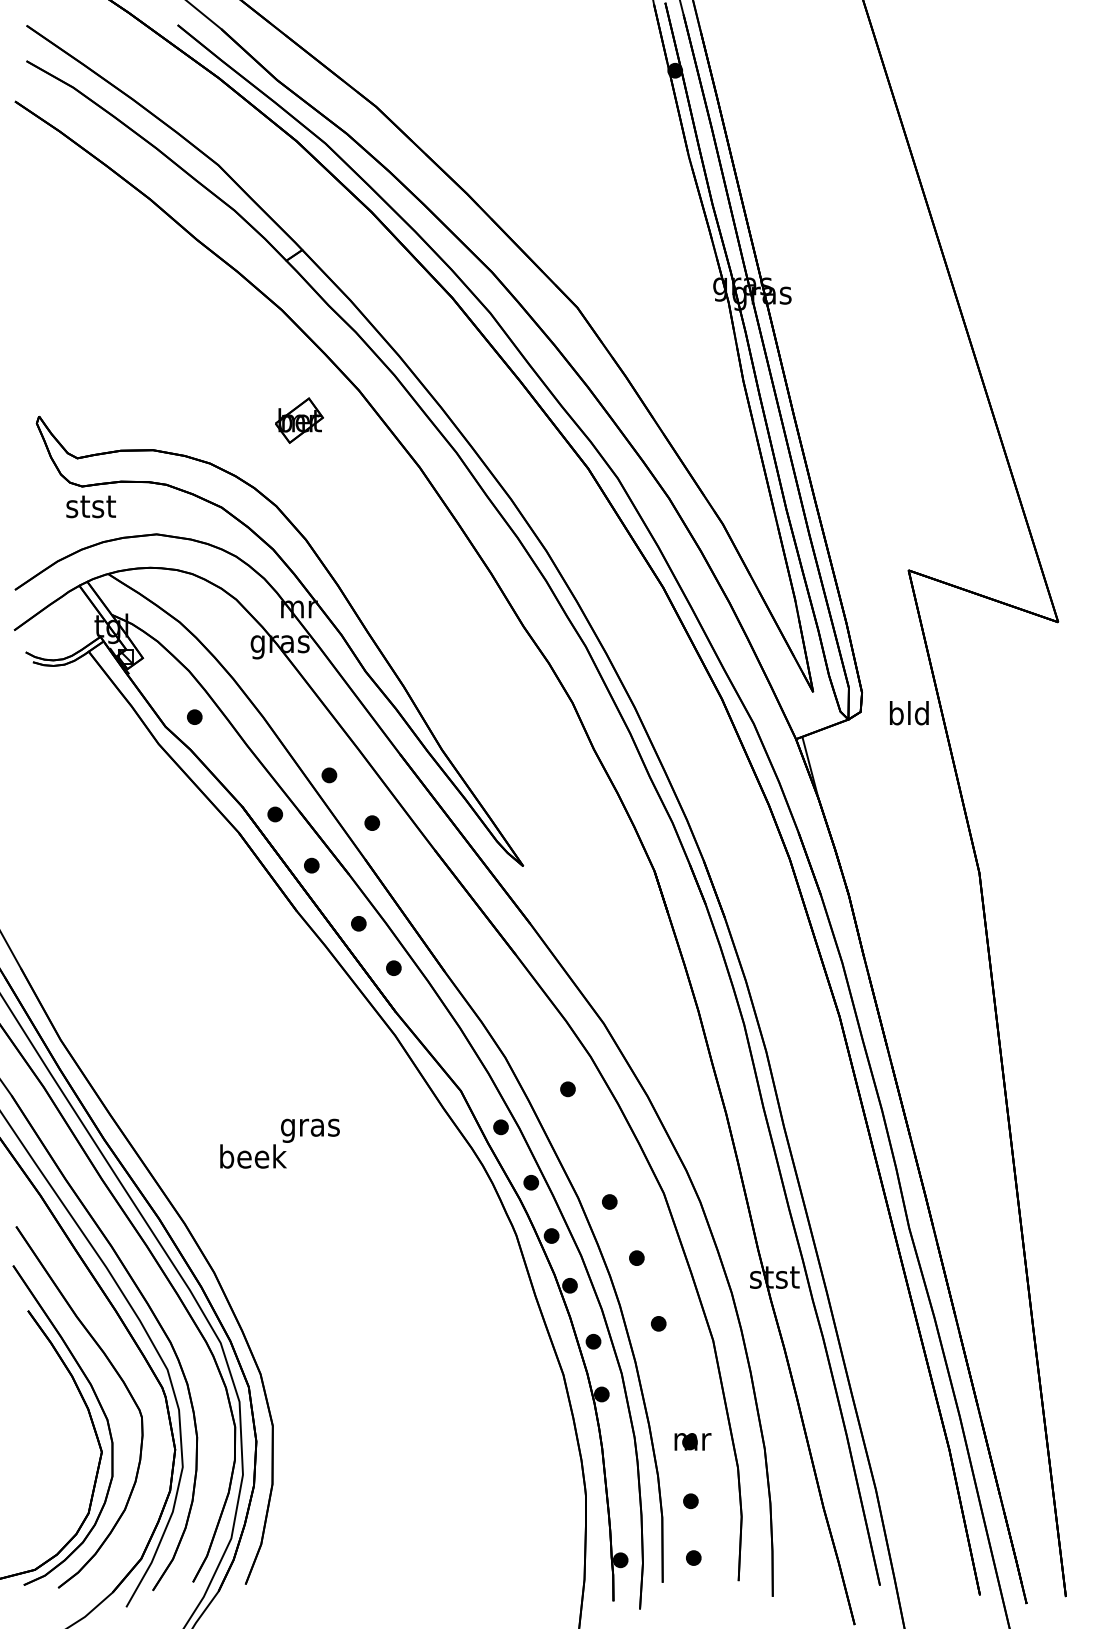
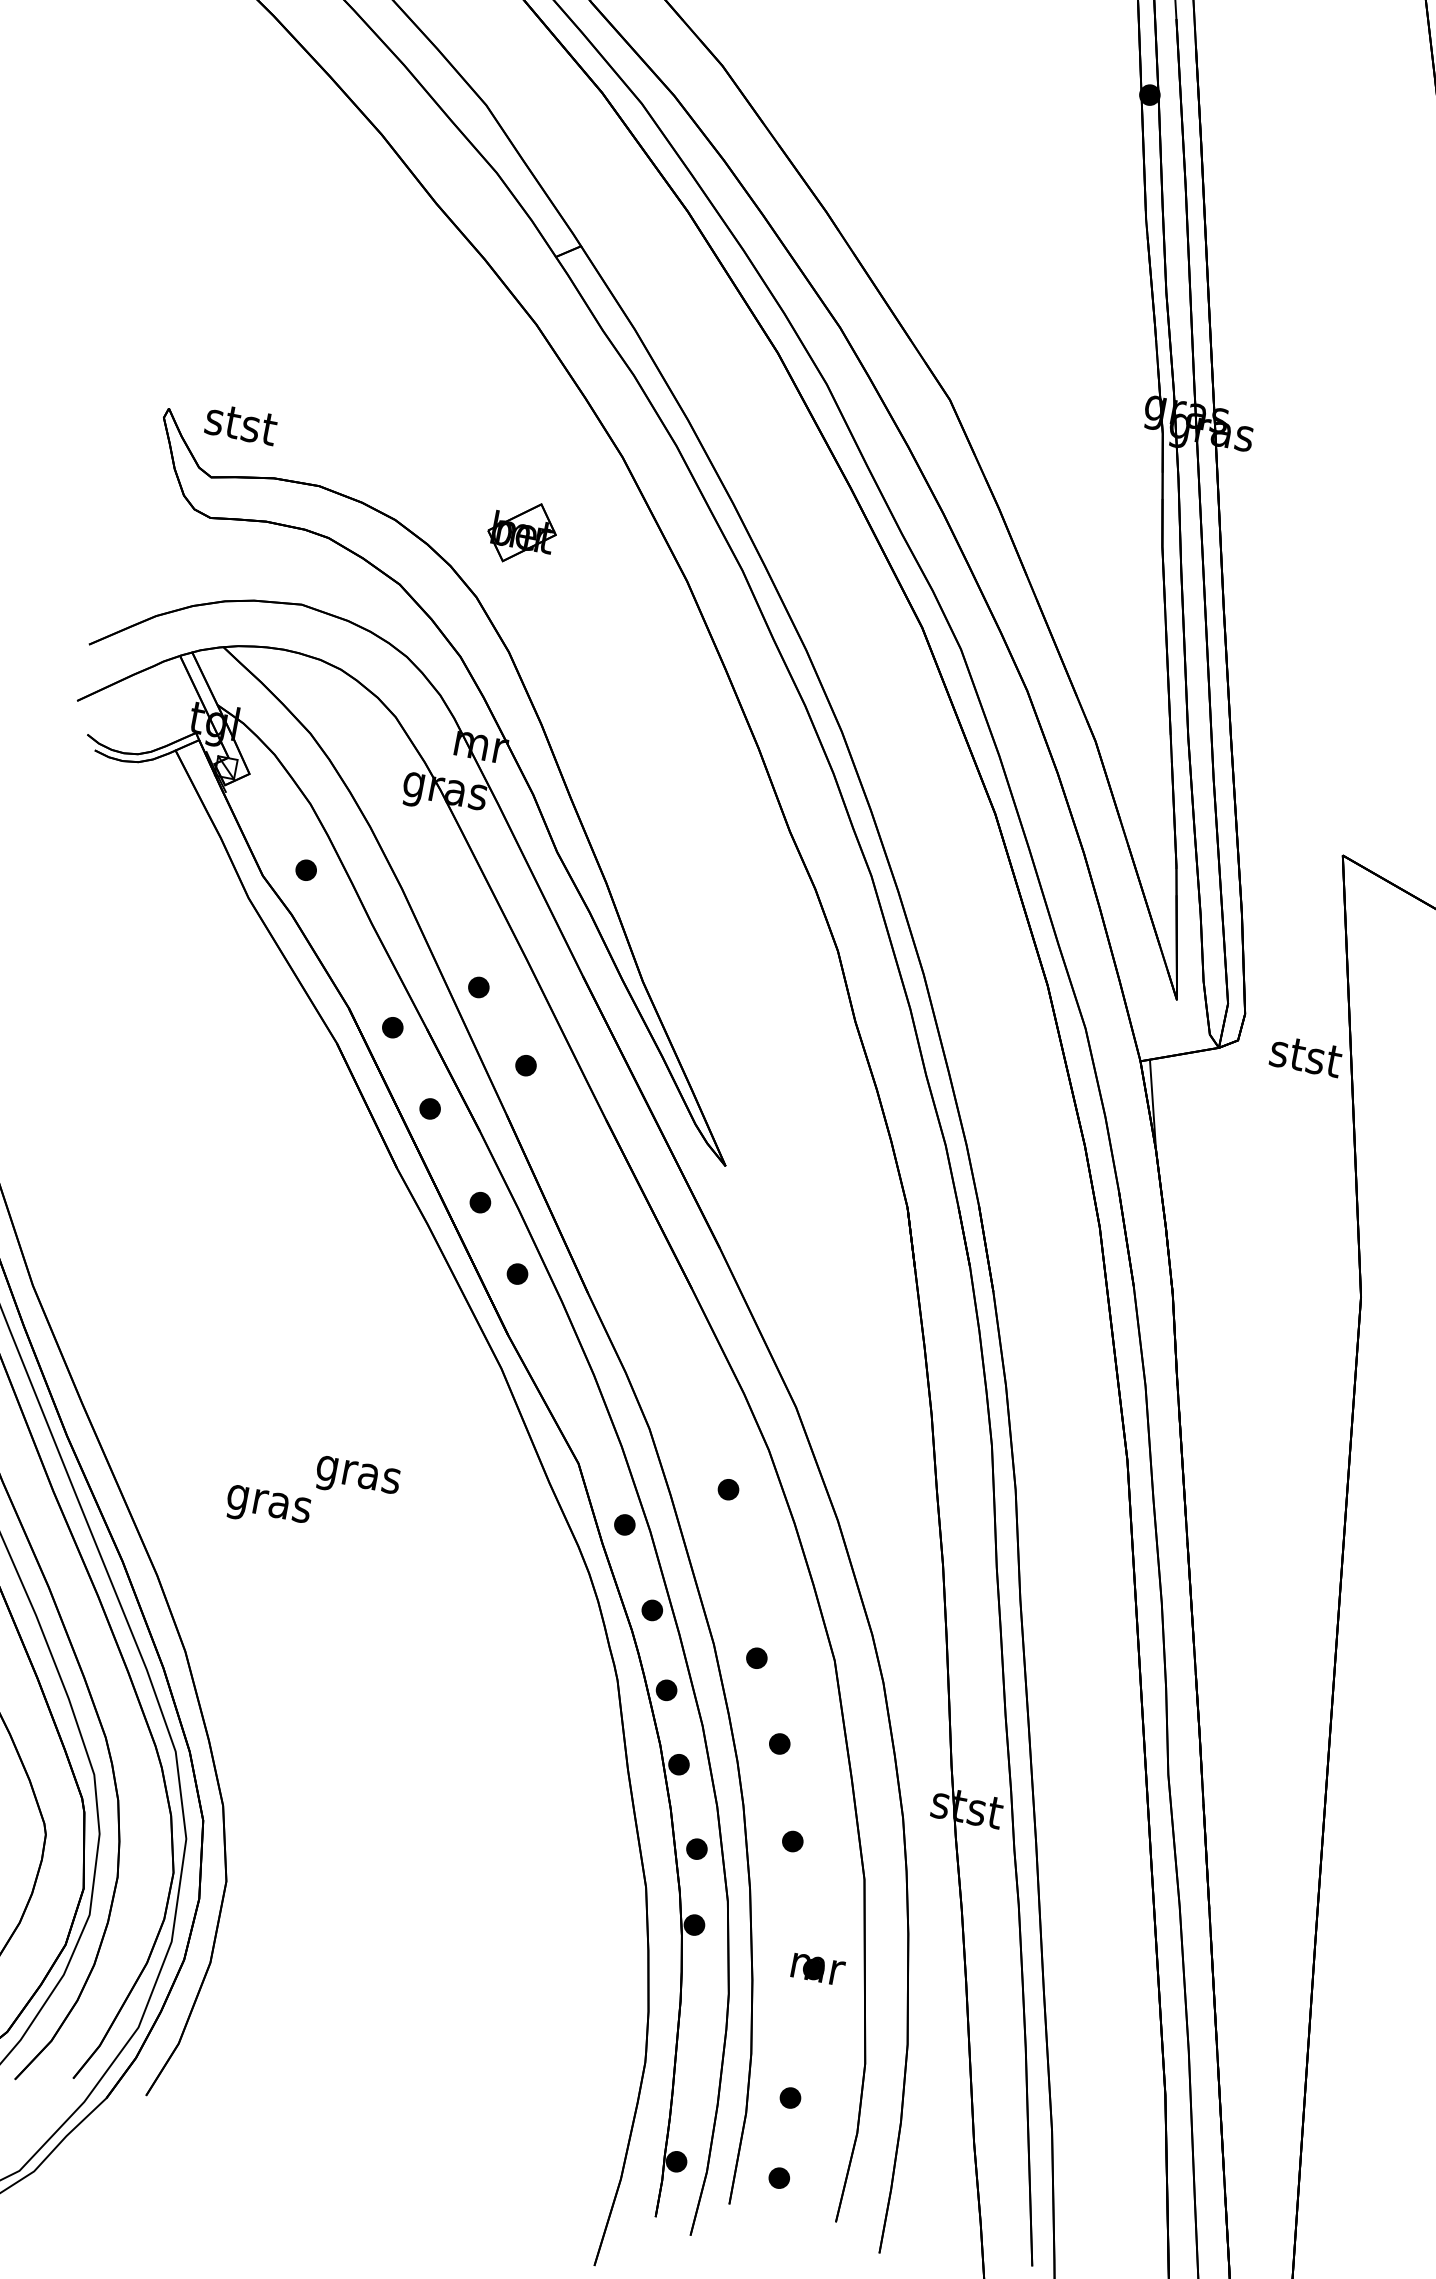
part: (299, 420) -> (522, 532), moved
text: (90, 506) -> (240, 423), moved
text: (909, 713) -> (1305, 1055), bld -> stst
text: (253, 1159) -> (270, 1503), beek -> gras
part: (692, 1441) -> (817, 1968), moved

